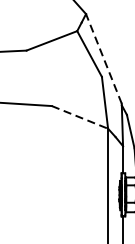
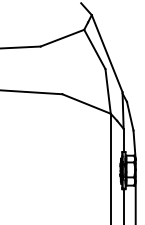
line: (103, 58) -> (106, 53), dashed -> solid
line: (81, 117) -> (87, 104), dashed -> solid

